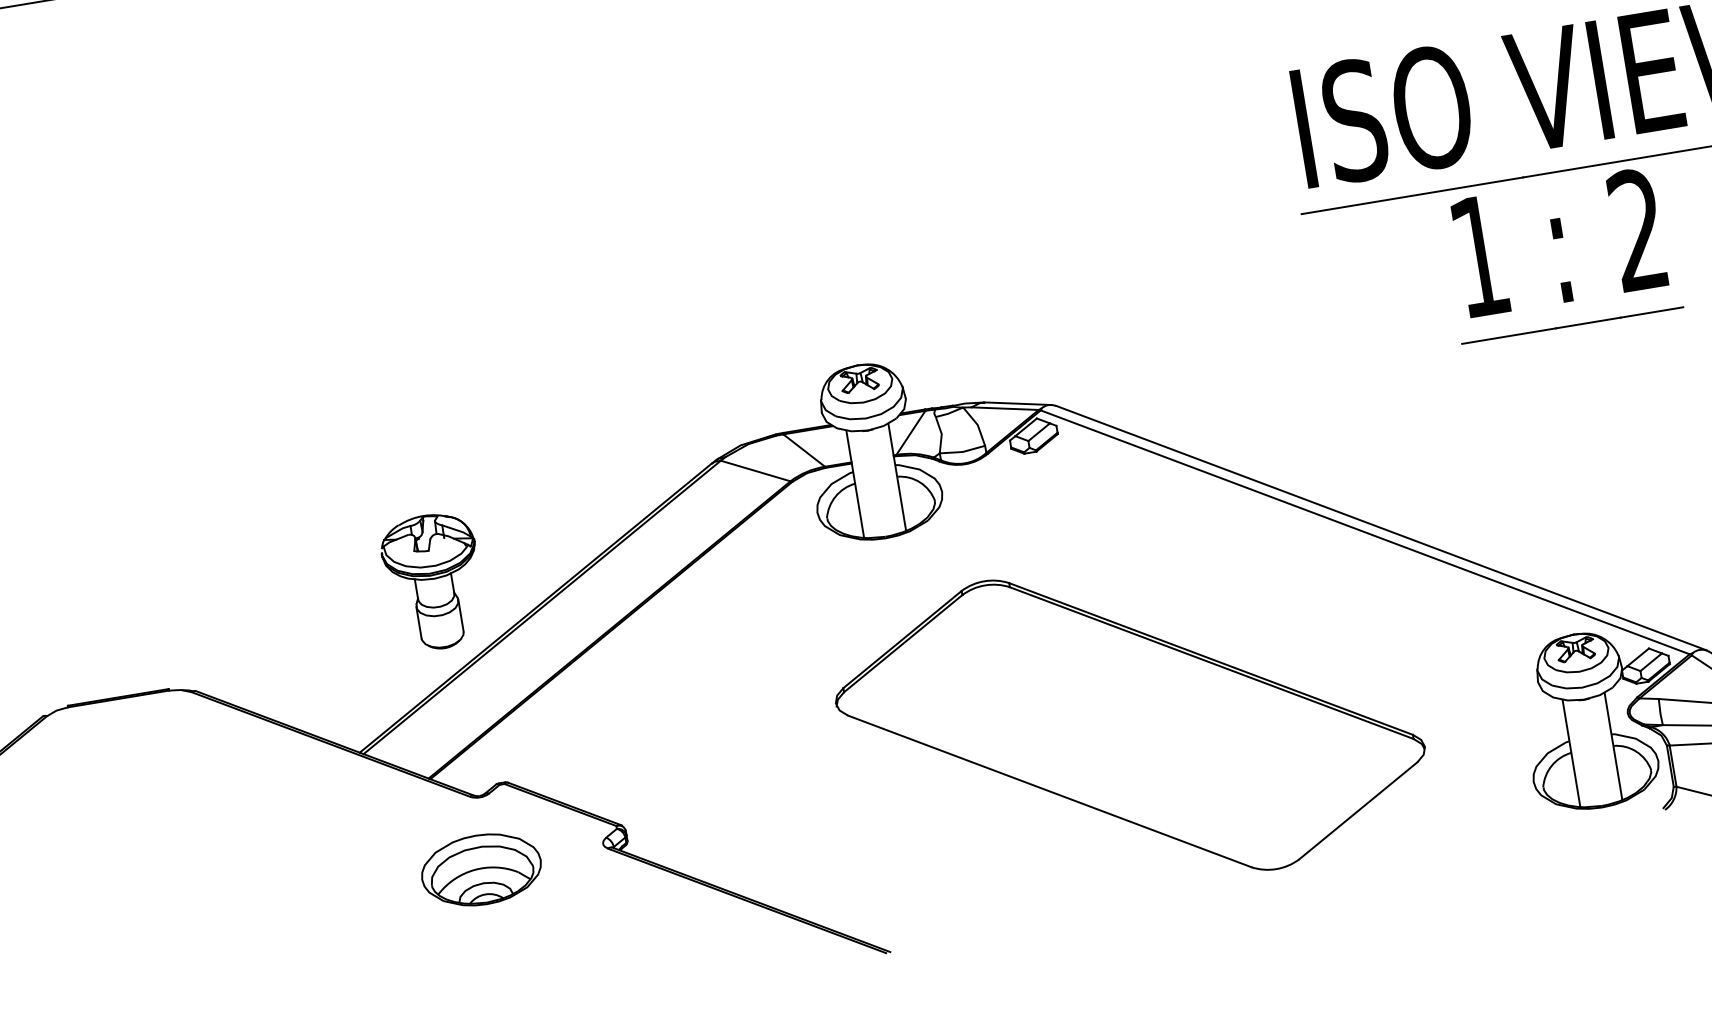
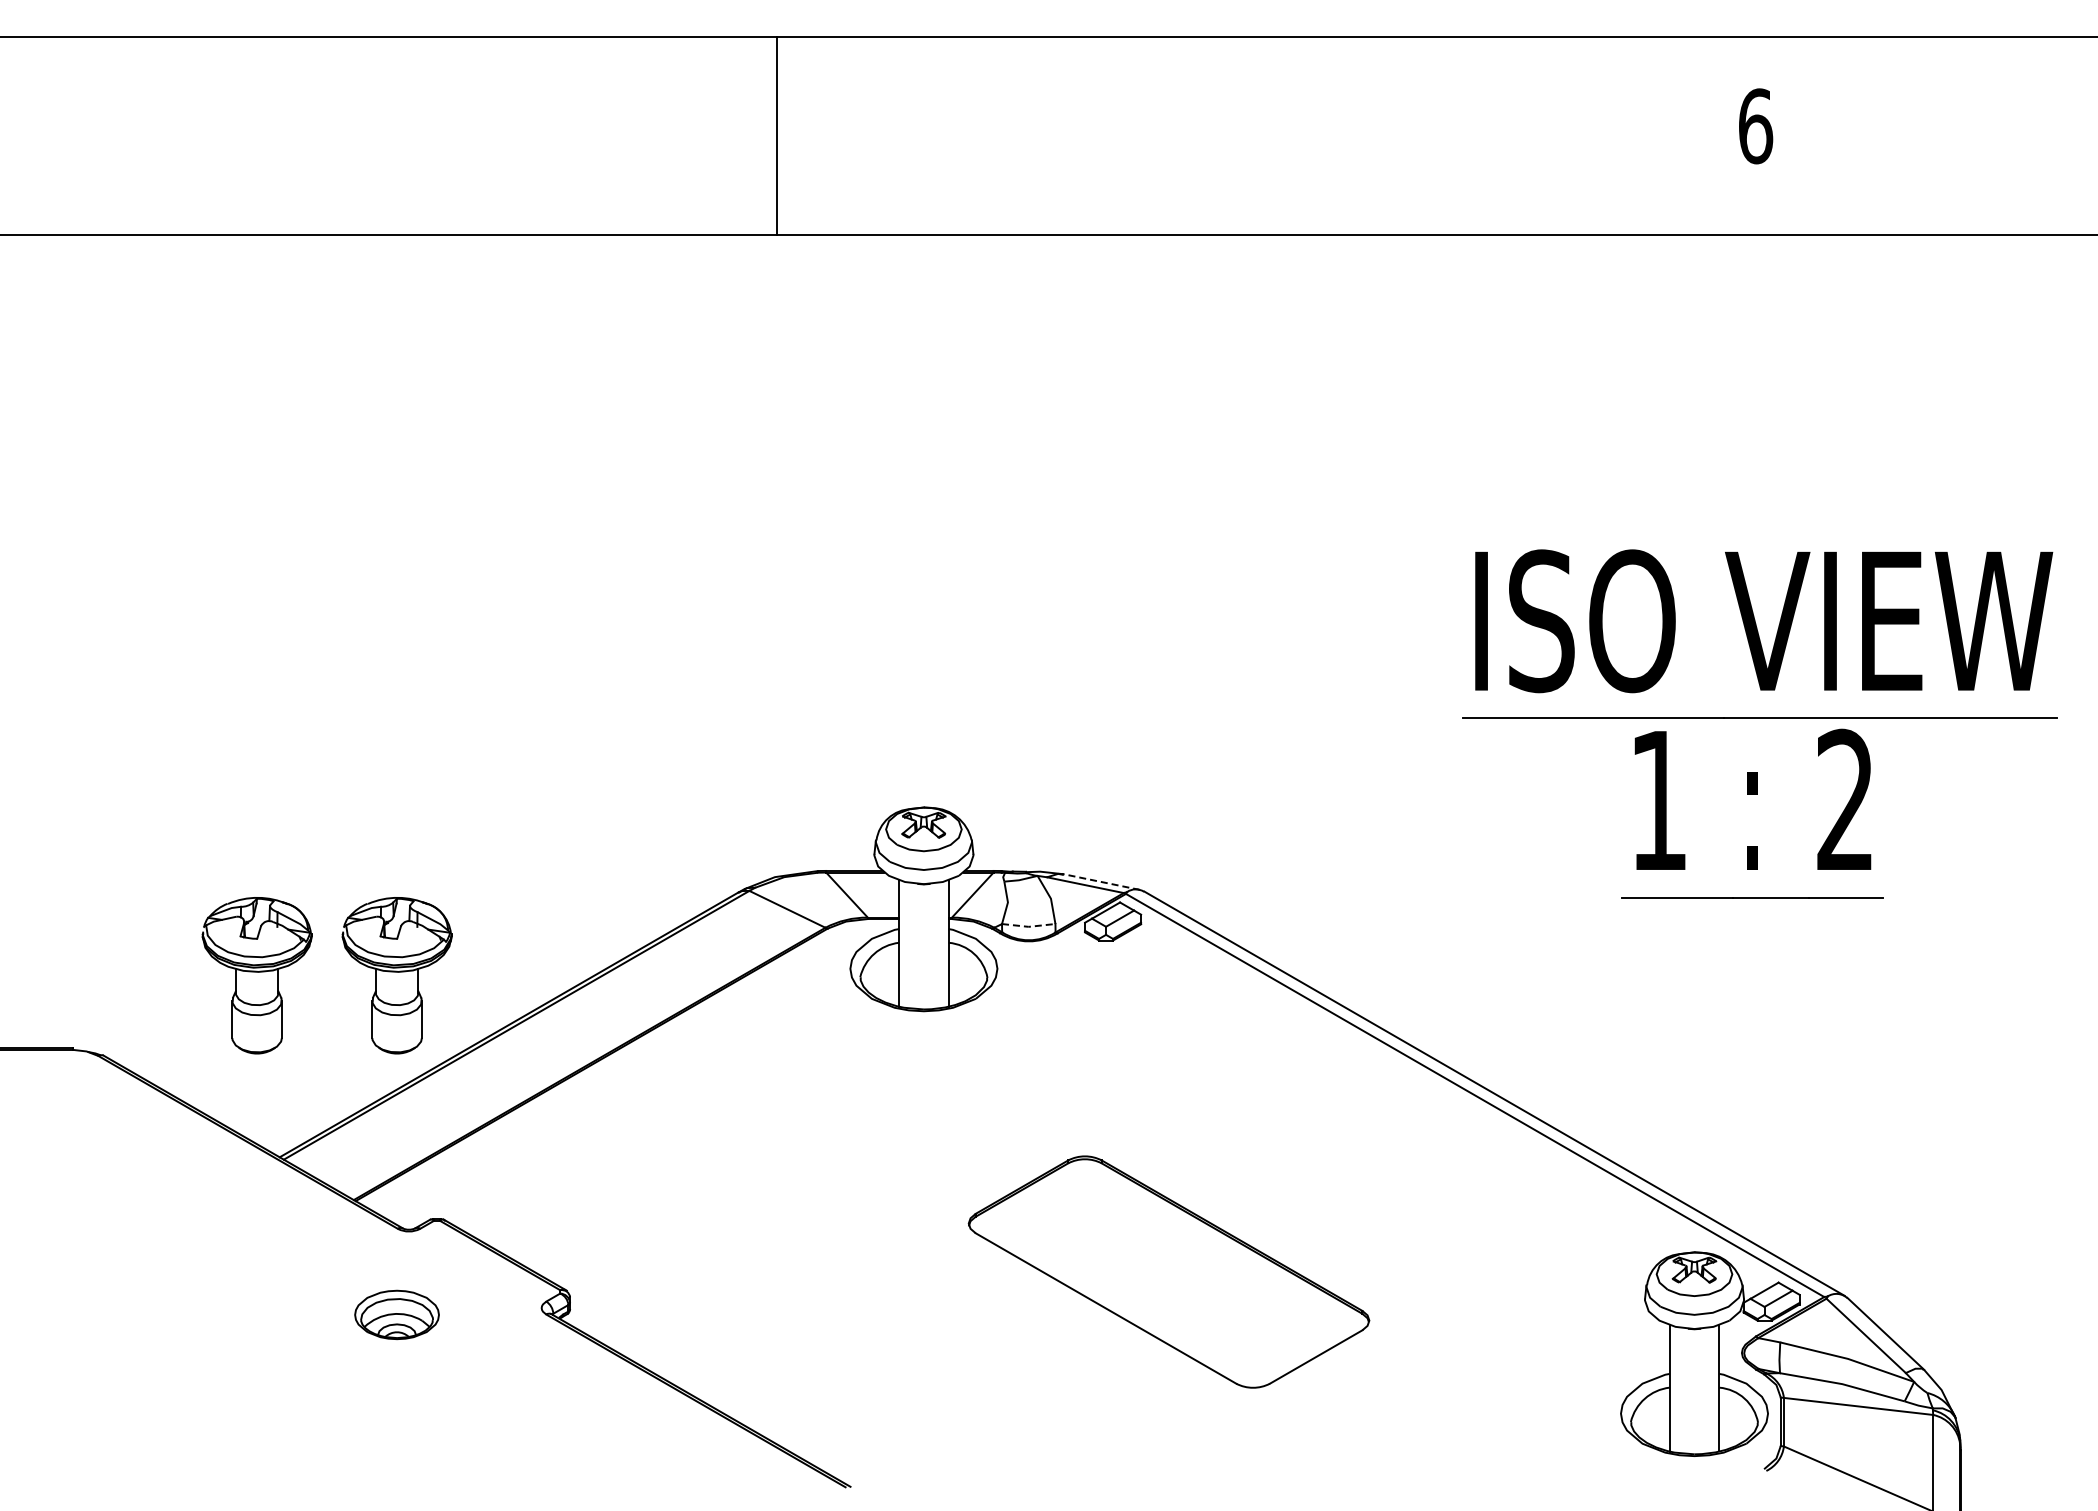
line: (1018, 403) -> (1101, 881), solid -> dashed
line: (962, 451) -> (1028, 926), solid -> dashed
part: (314, 601) -> (256, 975), added
part: (1129, 724) -> (1168, 1271), size x0.6
part: (480, 869) -> (396, 1314), size x0.6

